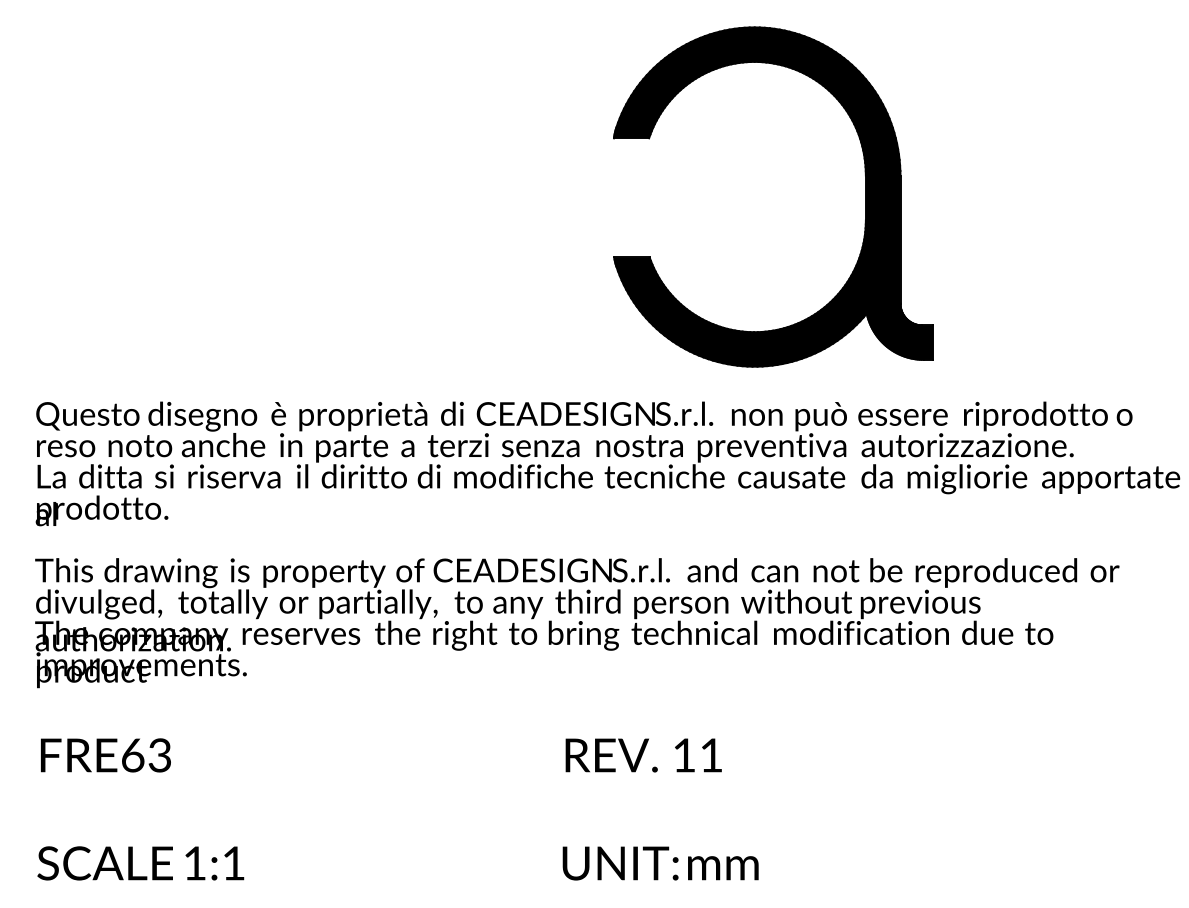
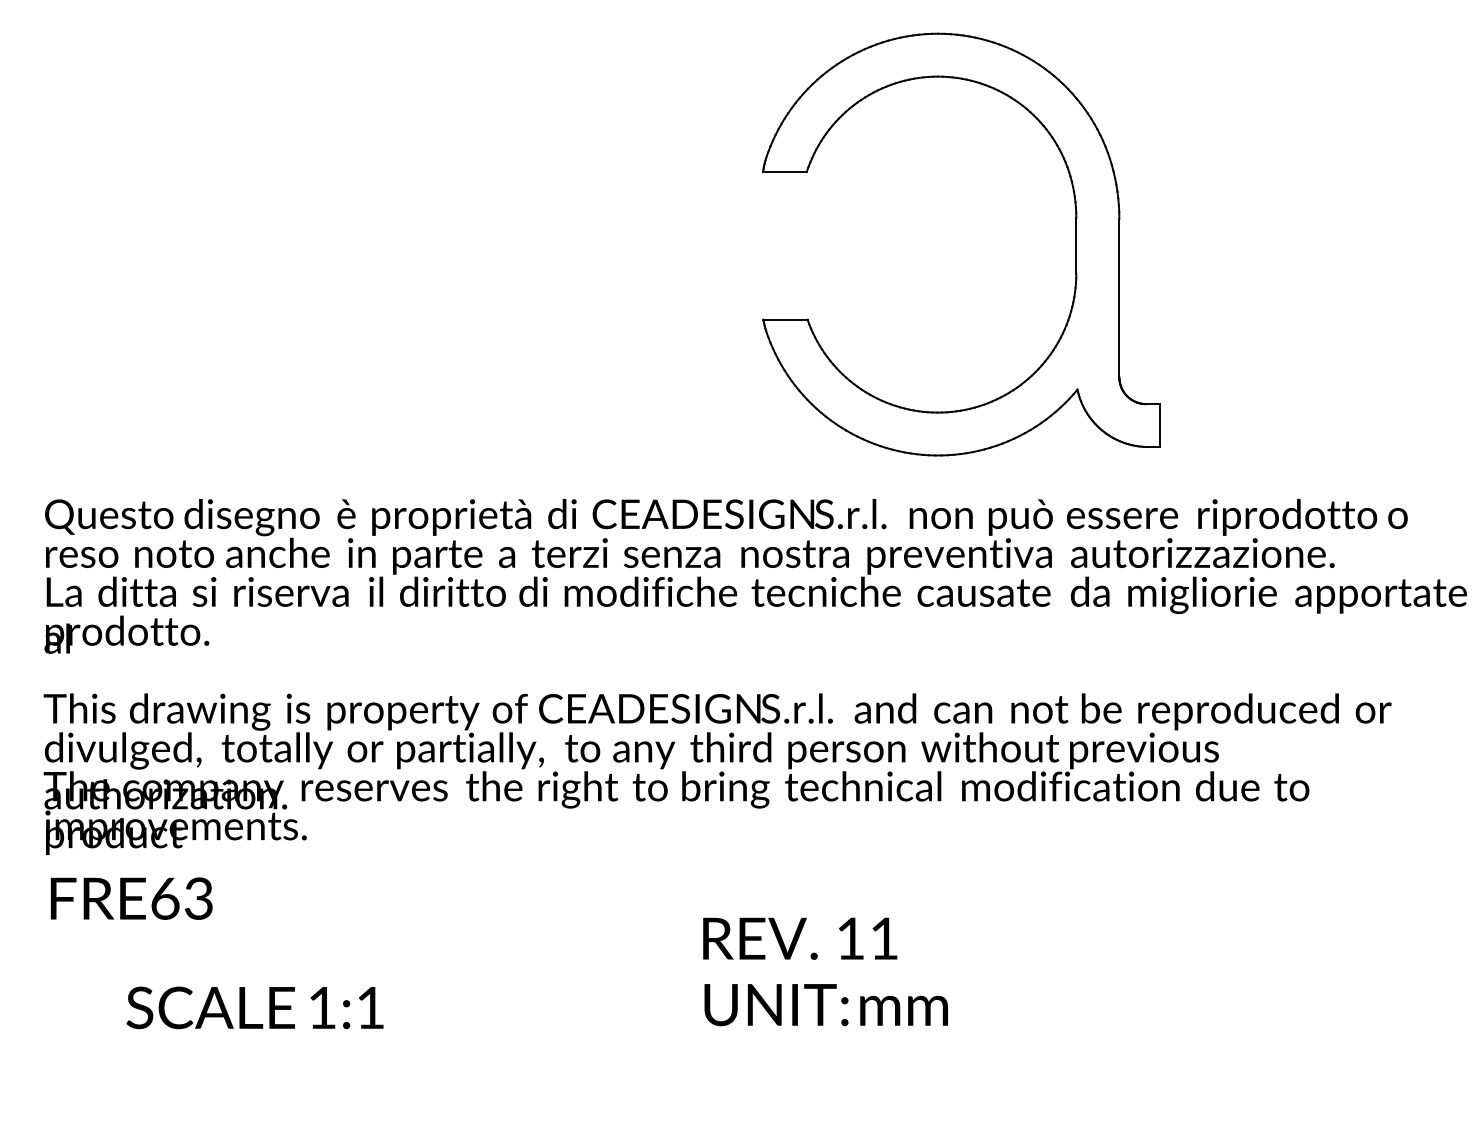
fill: (773, 196) -> (961, 244), removed
text: (105, 755) -> (131, 898), moved
text: (140, 863) -> (254, 1007), moved
text: (660, 863) -> (825, 1005), moved

